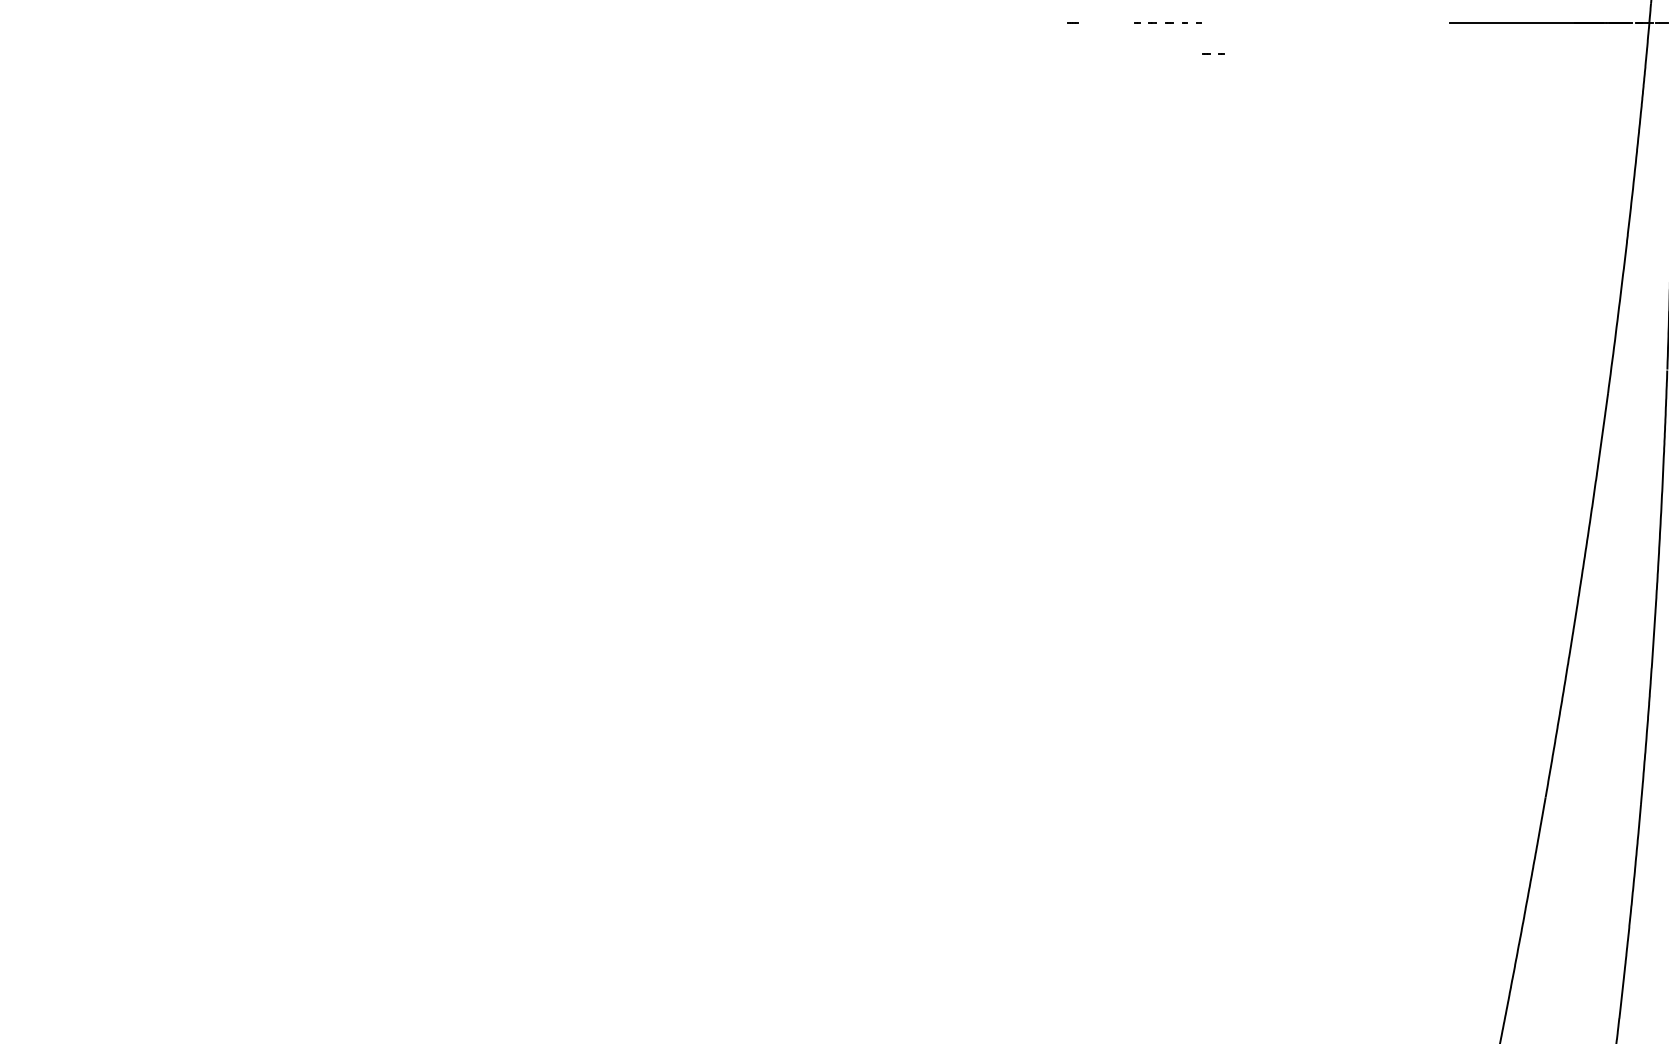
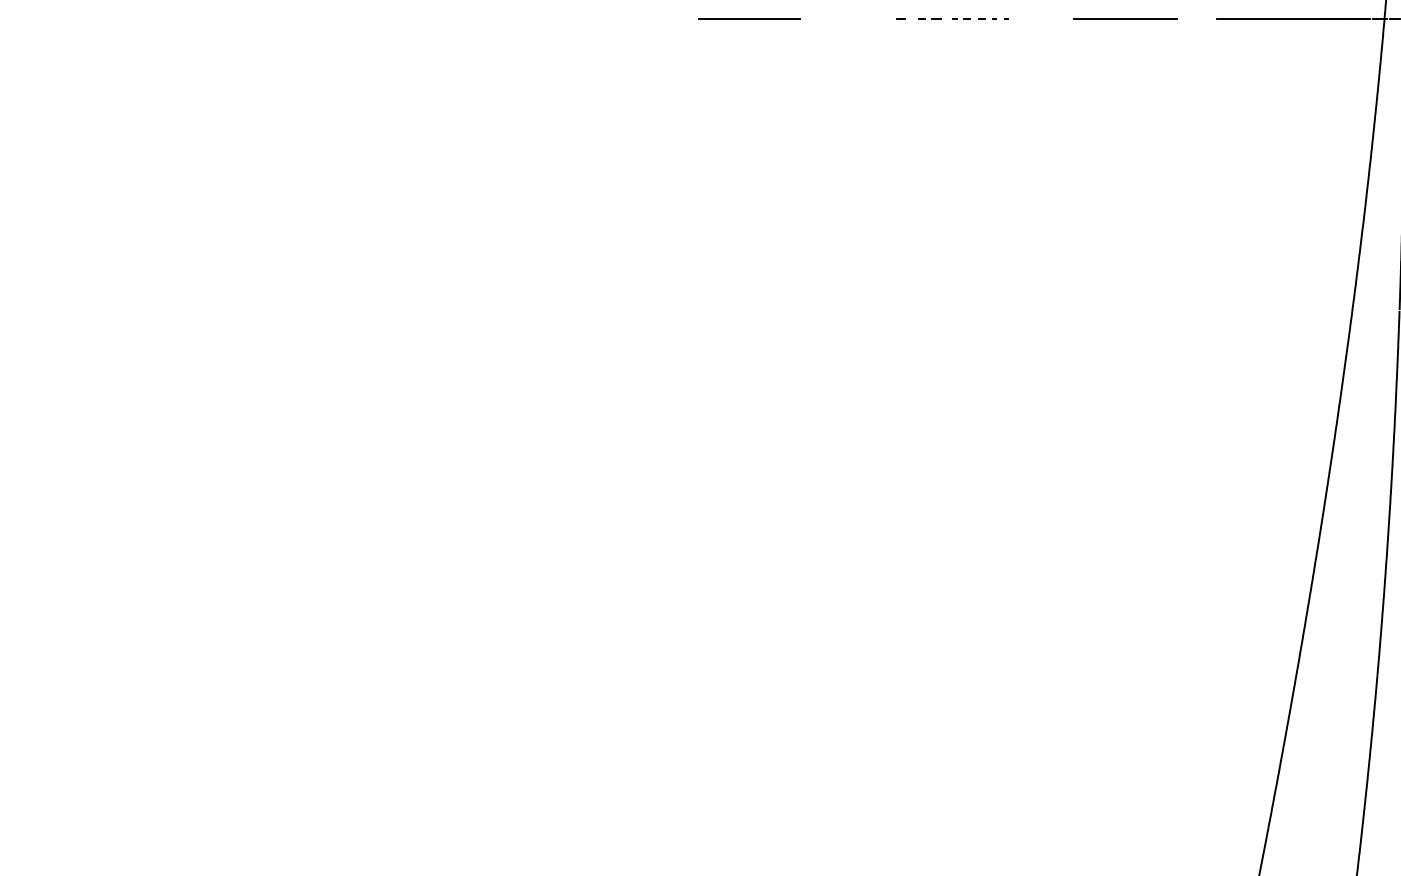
line: (891, 22) -> (748, 18), added
line: (1109, 22) -> (931, 18), added
line: (1340, 22) -> (1125, 18), added
line: (1210, 53) -> (1016, 44), removed

